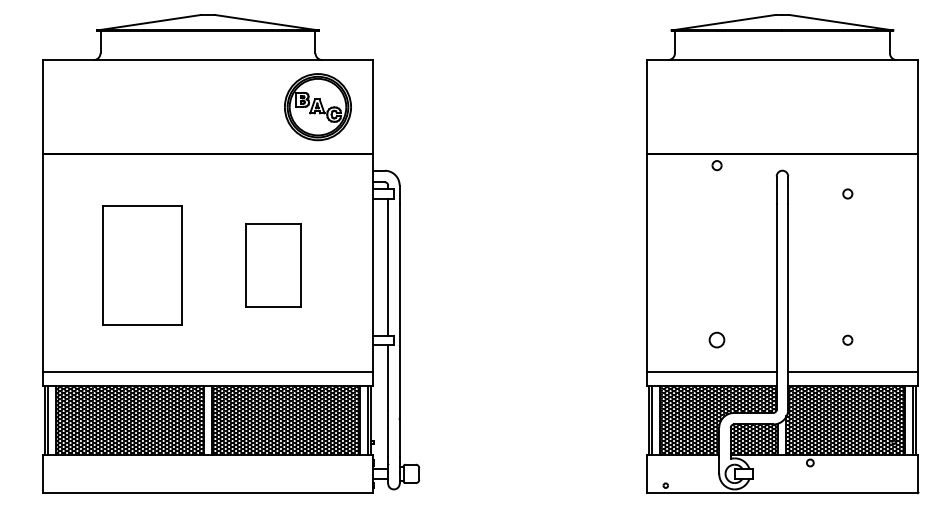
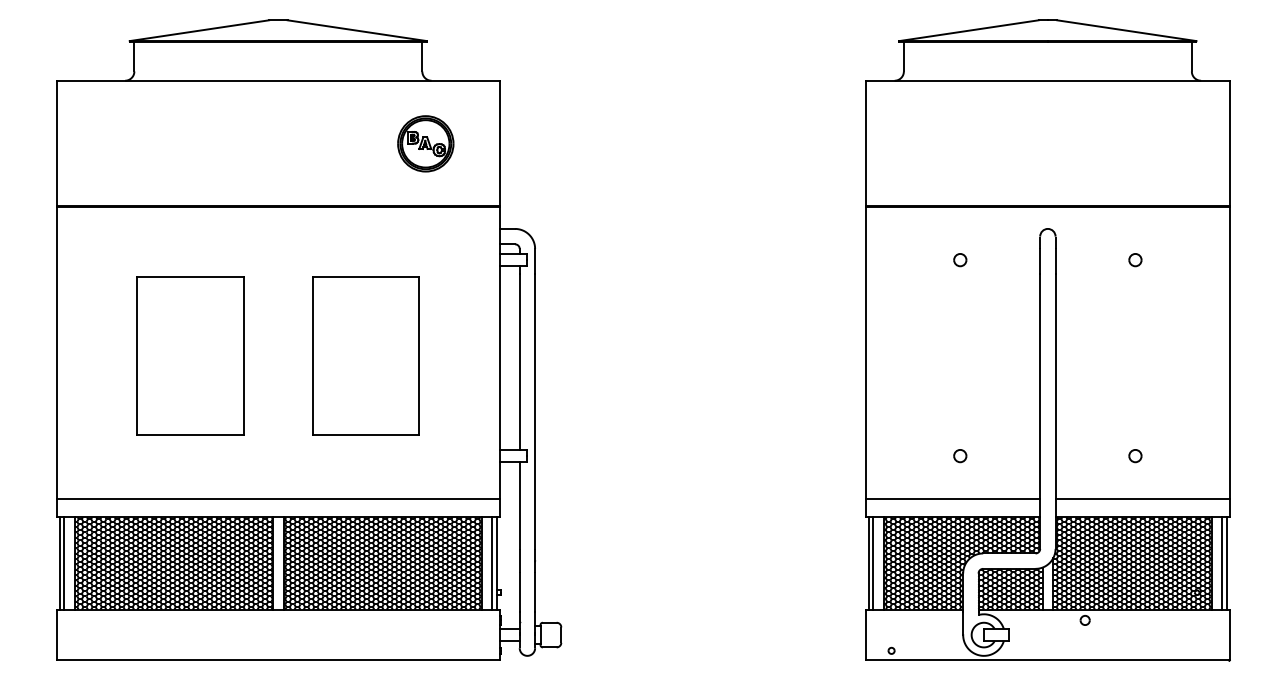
part: (317, 106) -> (425, 143), size x0.62
part: (717, 165) -> (960, 260), moved
part: (273, 265) -> (365, 355), size x1.43
part: (717, 340) -> (960, 456), size x0.62

